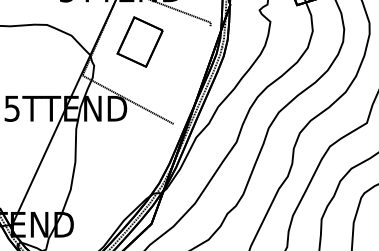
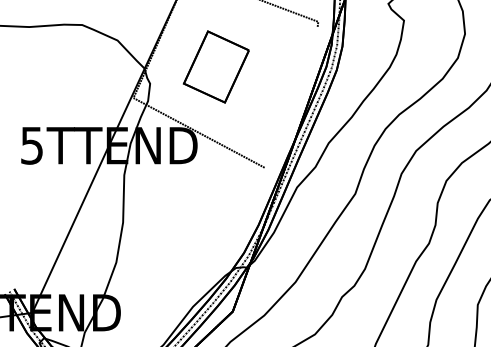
part: (139, 41) -> (215, 66), moved

